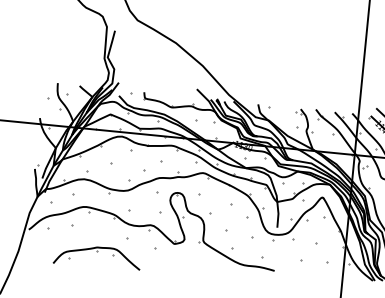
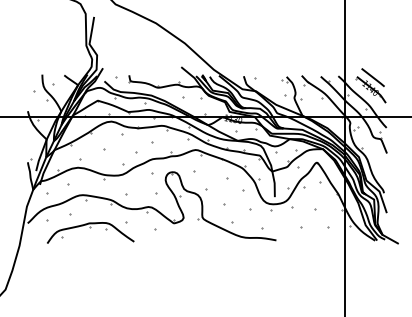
part: (97, 256) -> (90, 232), moved

